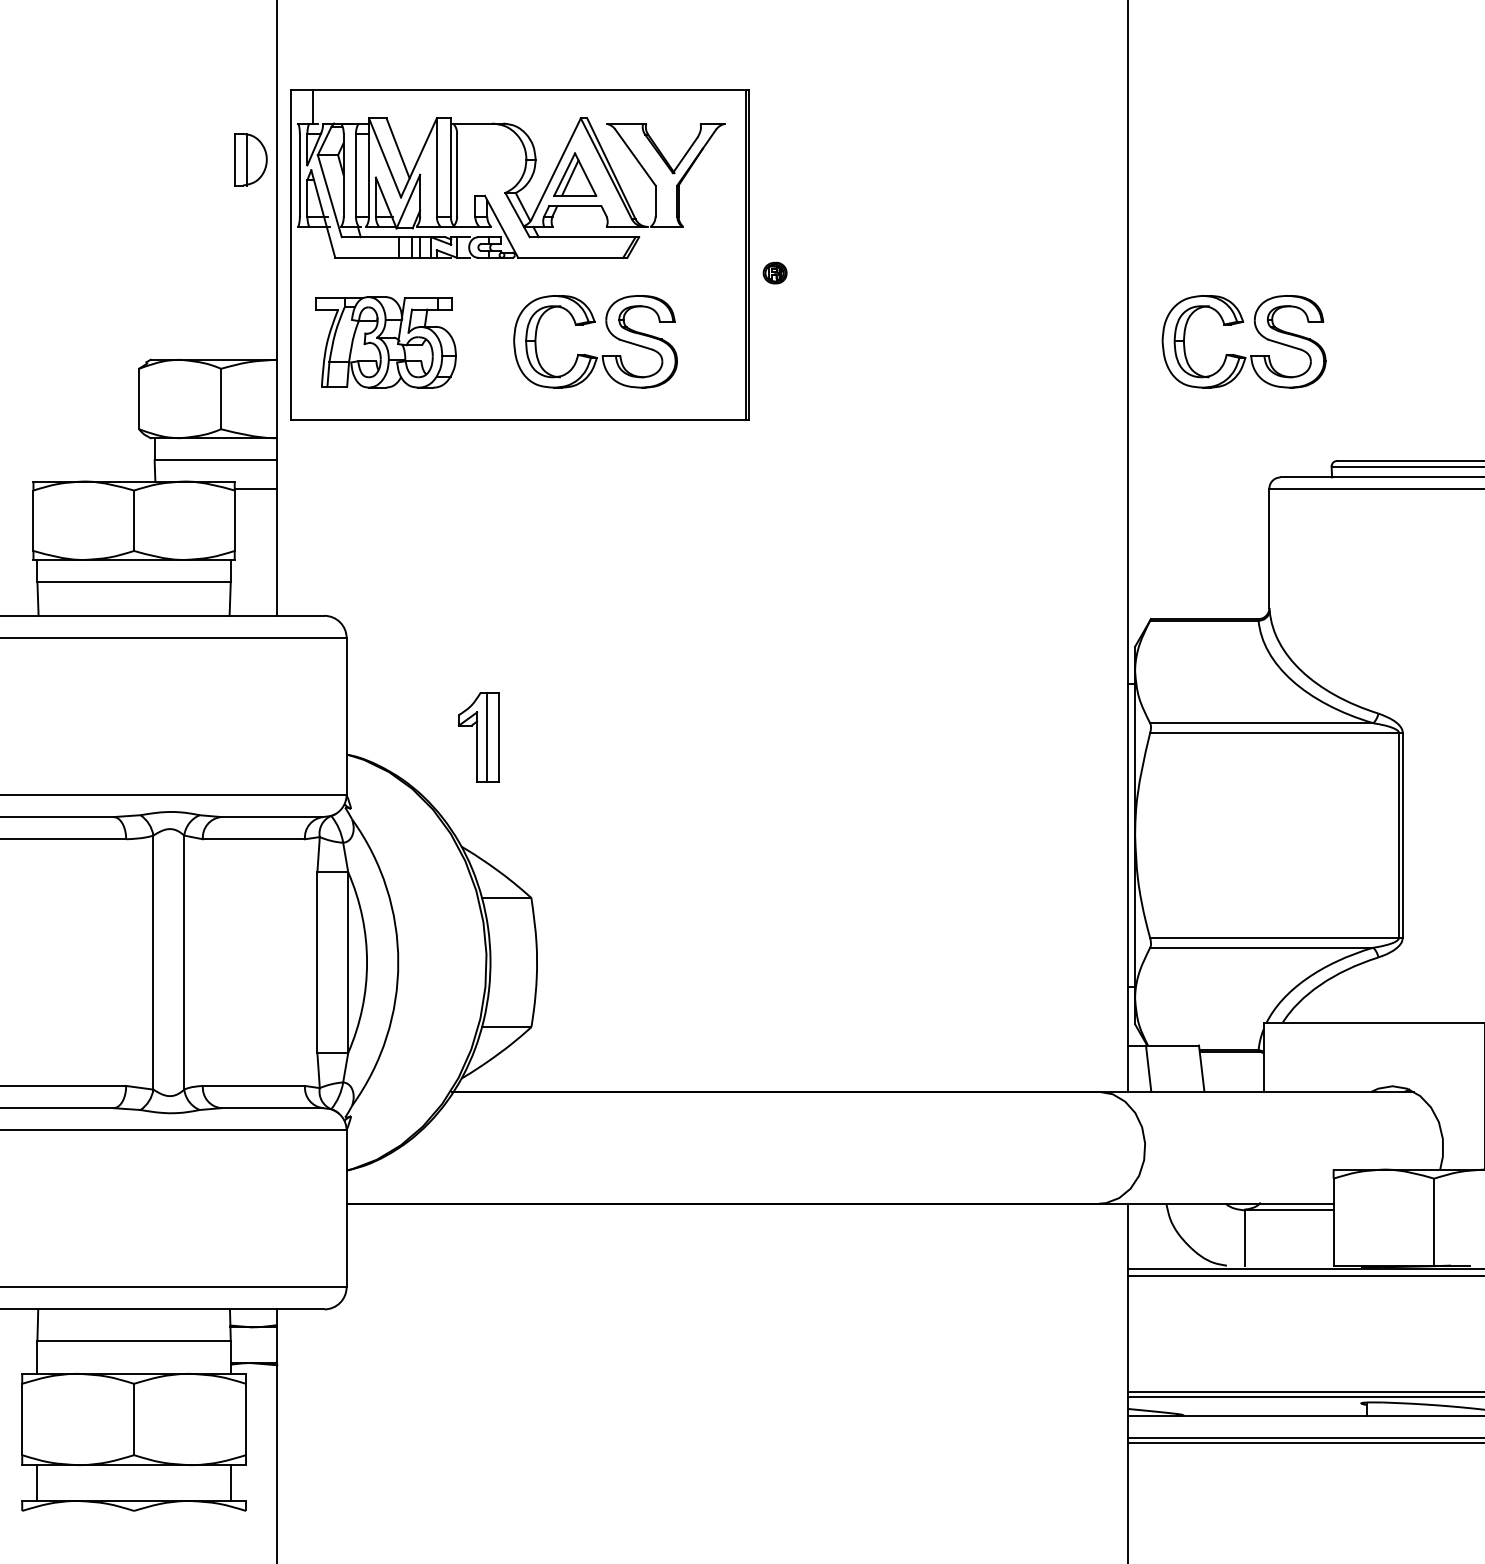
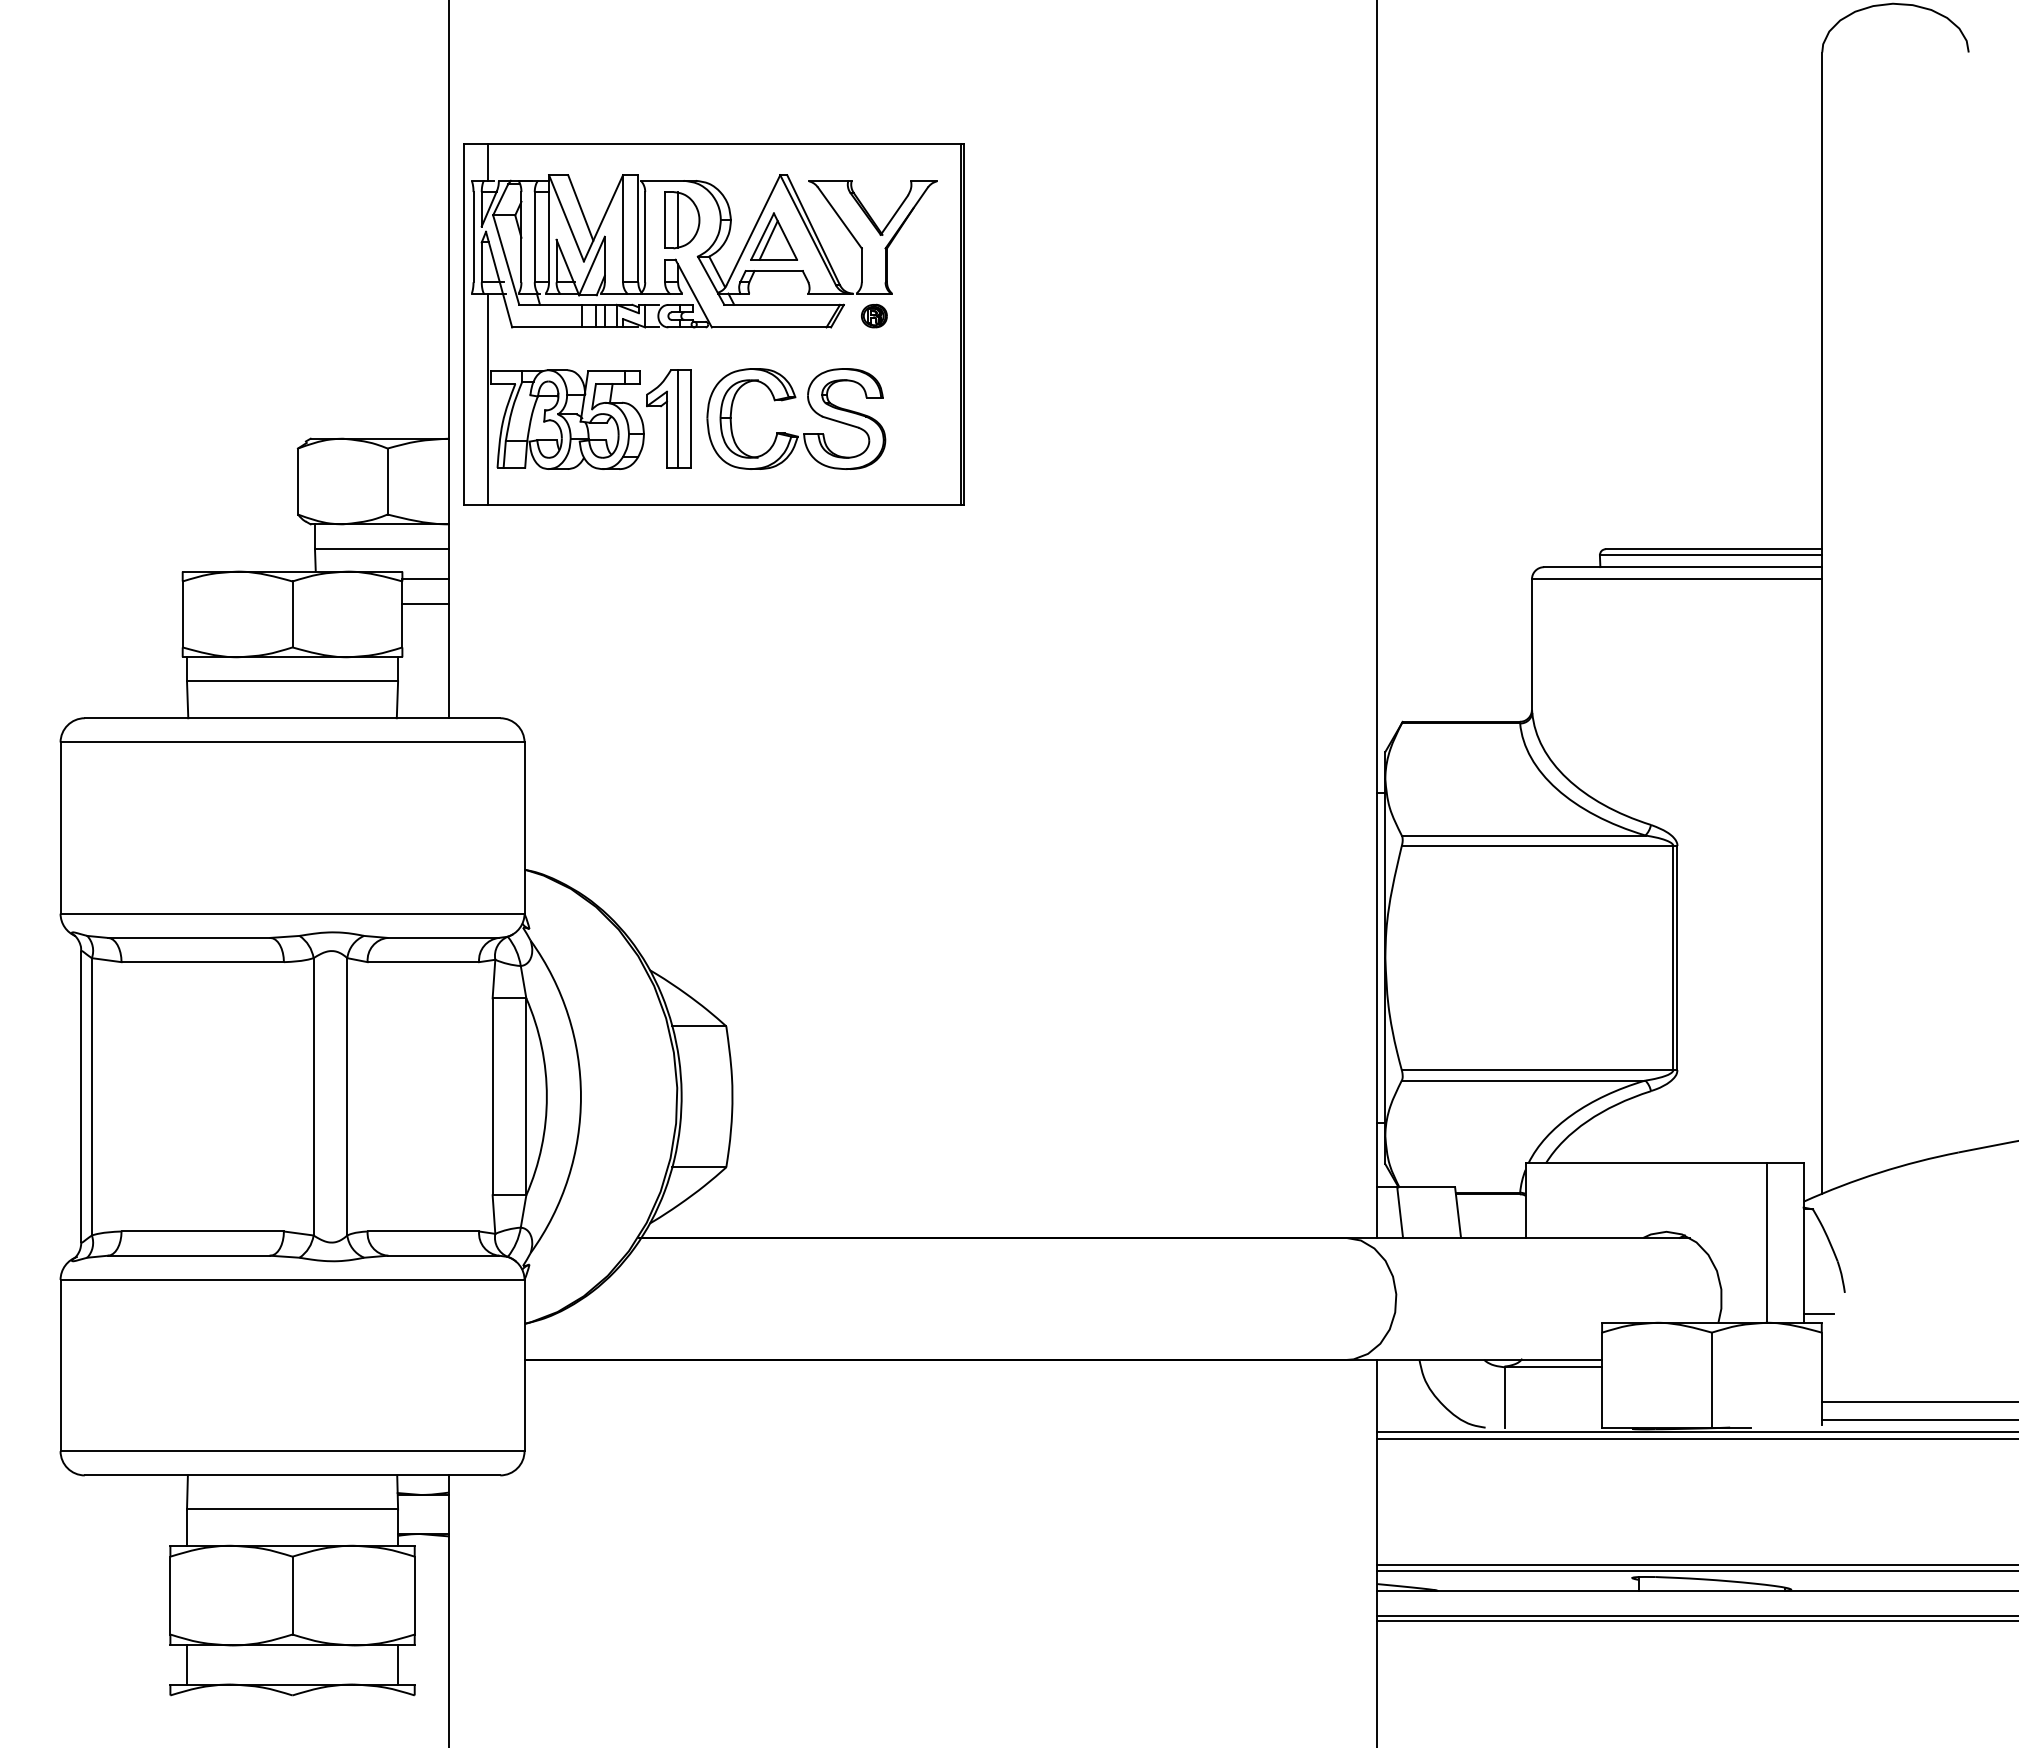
part: (251, 159) -> (682, 220), moved
part: (775, 272) -> (874, 315), moved
line: (312, 322) -> (487, 398), added
part: (1242, 355) -> (1502, 434), removed
line: (255, 510) -> (425, 603), added
part: (478, 736) -> (668, 418), moved

